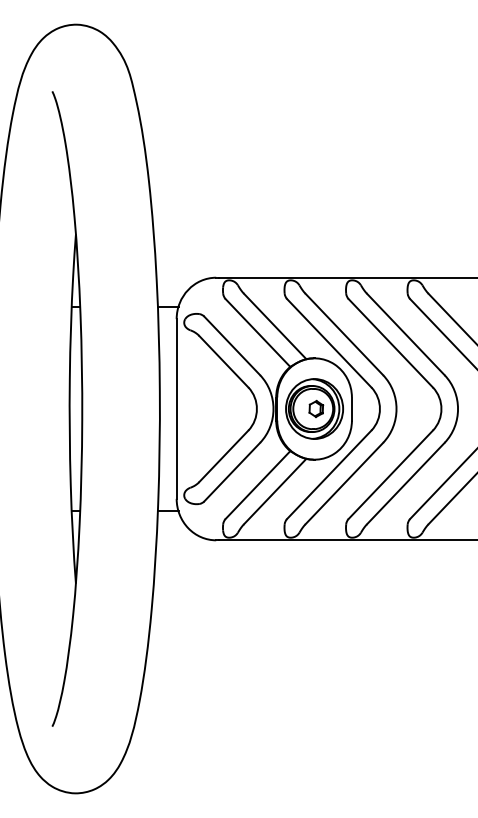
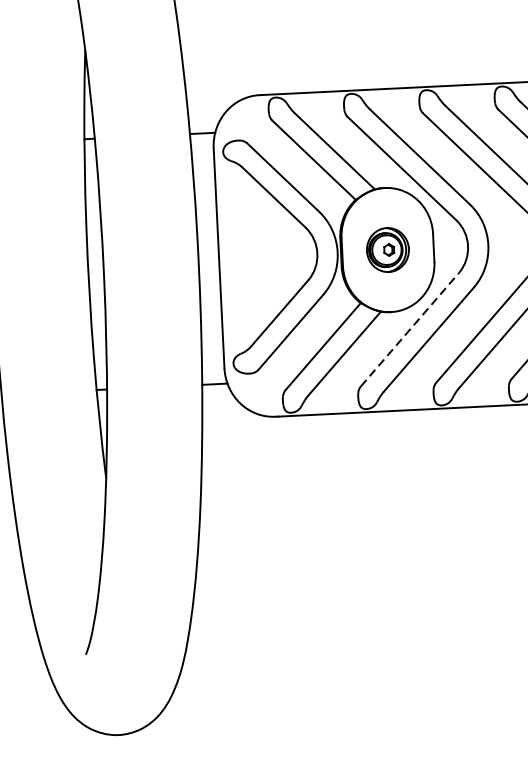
part: (314, 408) -> (387, 249), size x0.6
line: (329, 474) -> (410, 329), solid -> dashed

